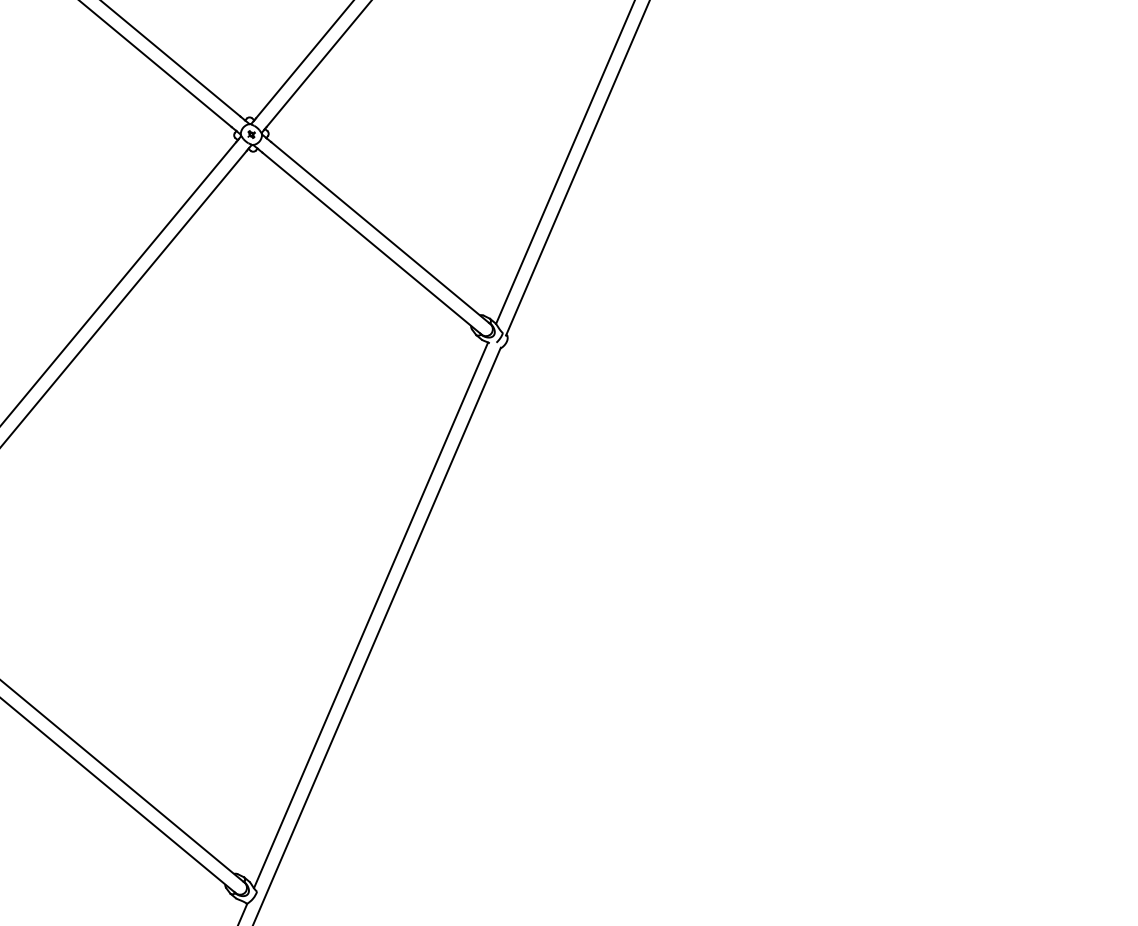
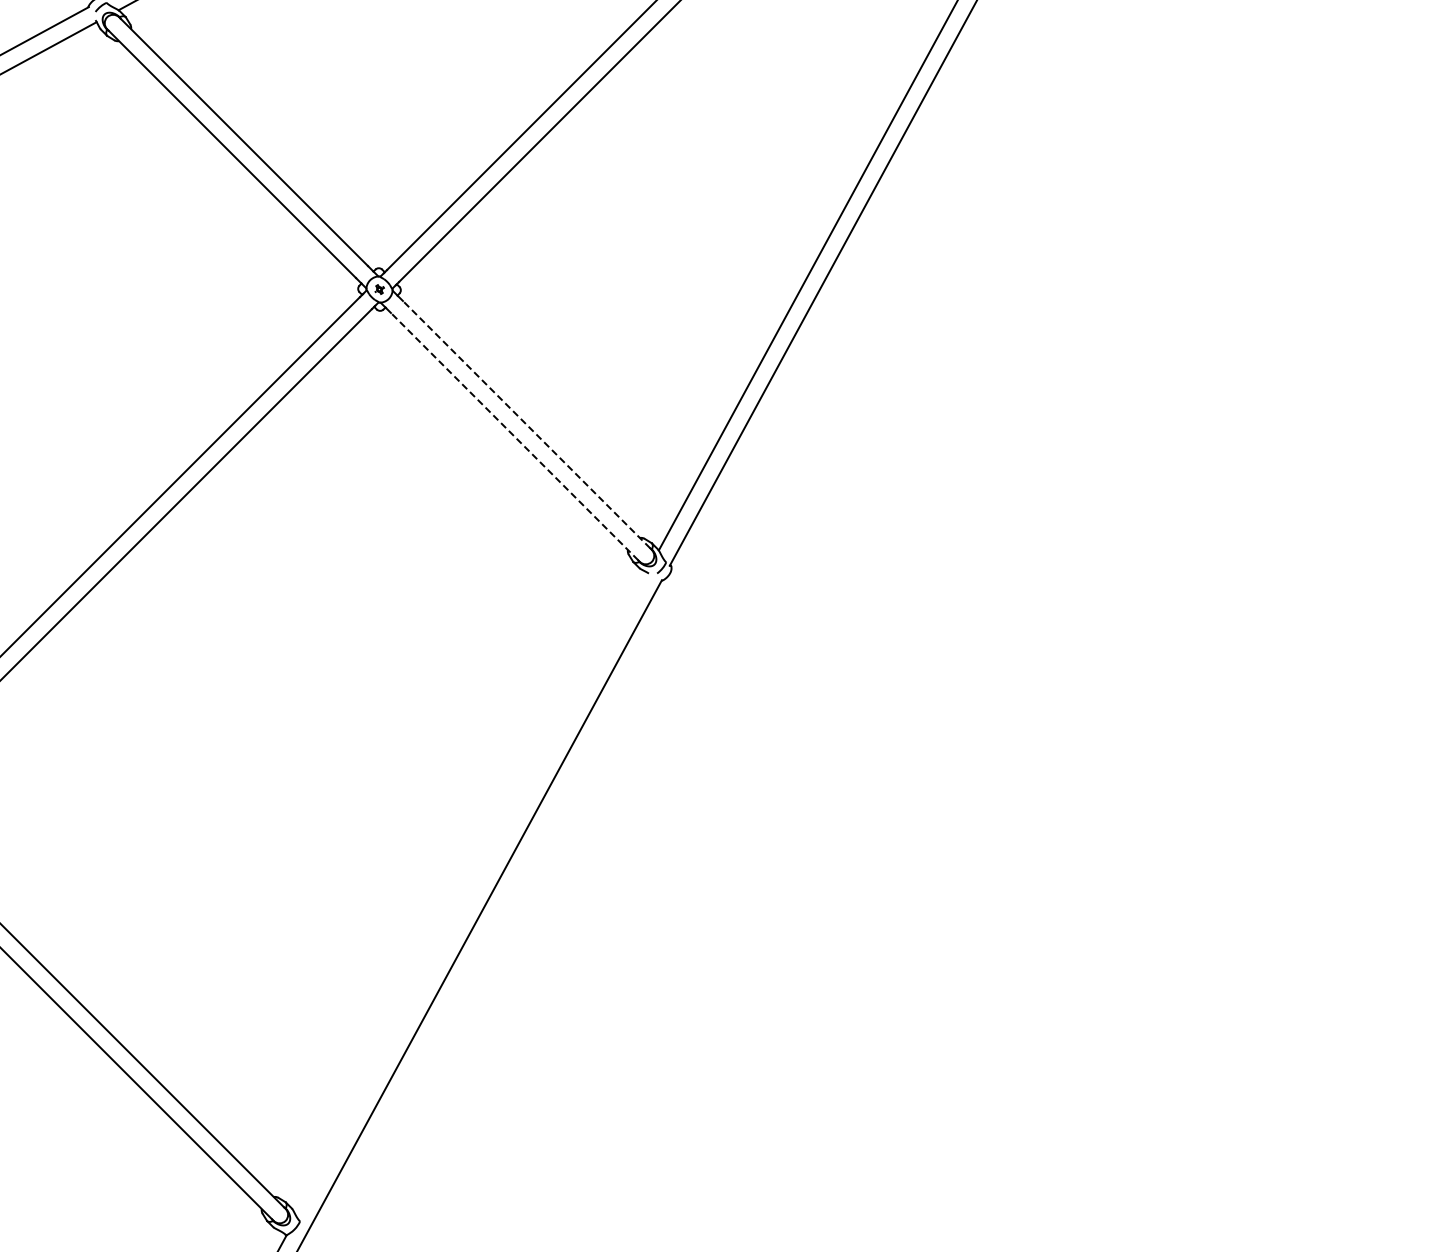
line: (379, 232) -> (526, 424), solid -> dashed
line: (371, 242) -> (514, 436), solid -> dashed
line: (370, 615) -> (471, 894), removed

